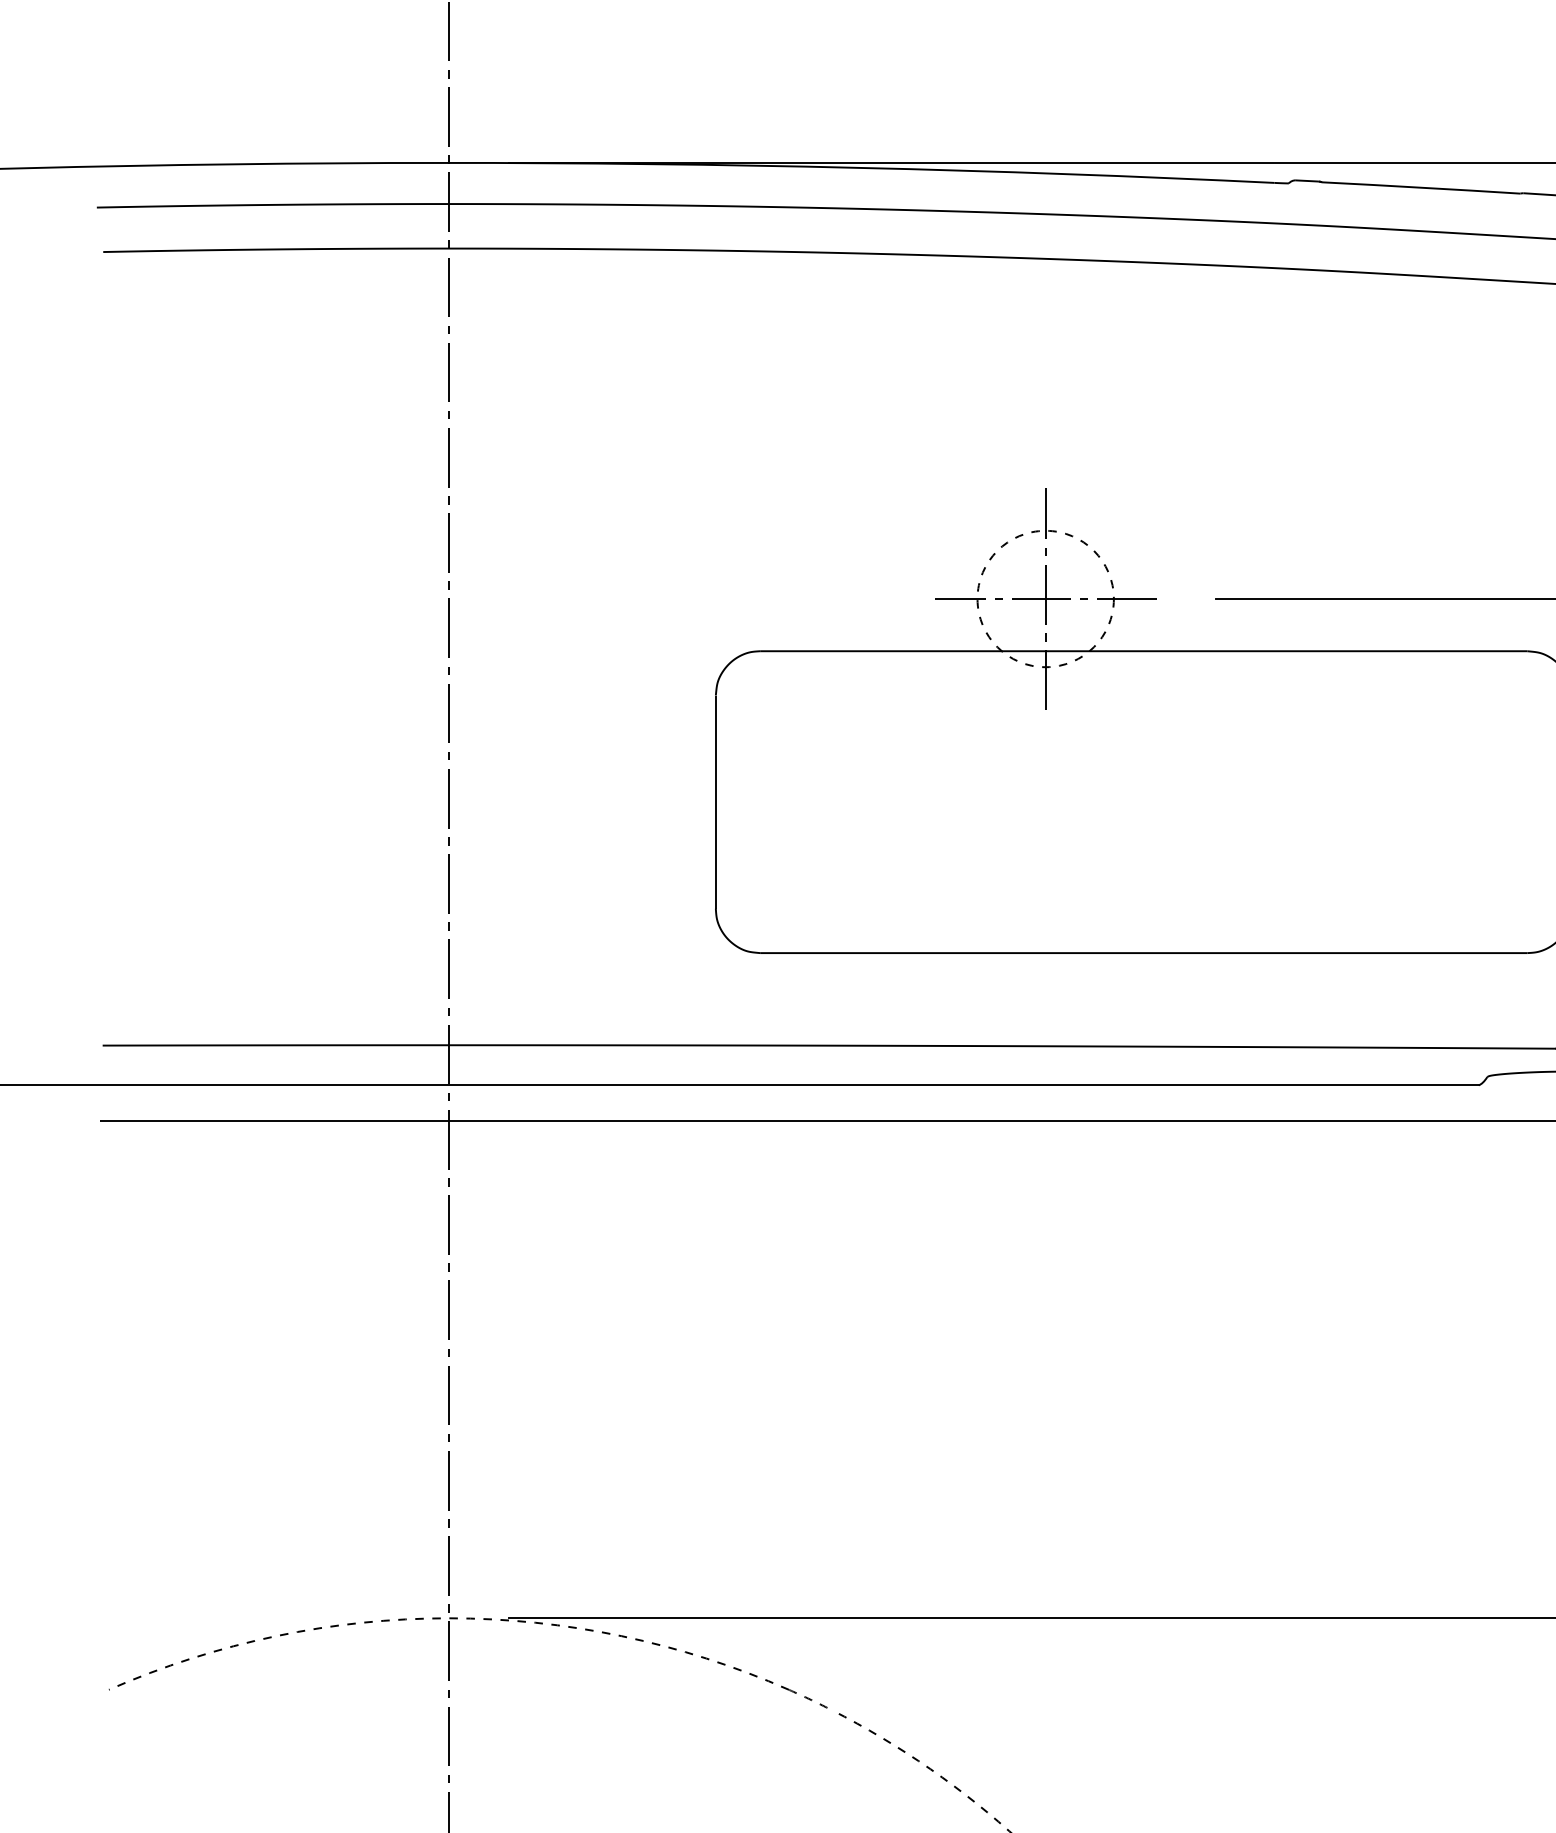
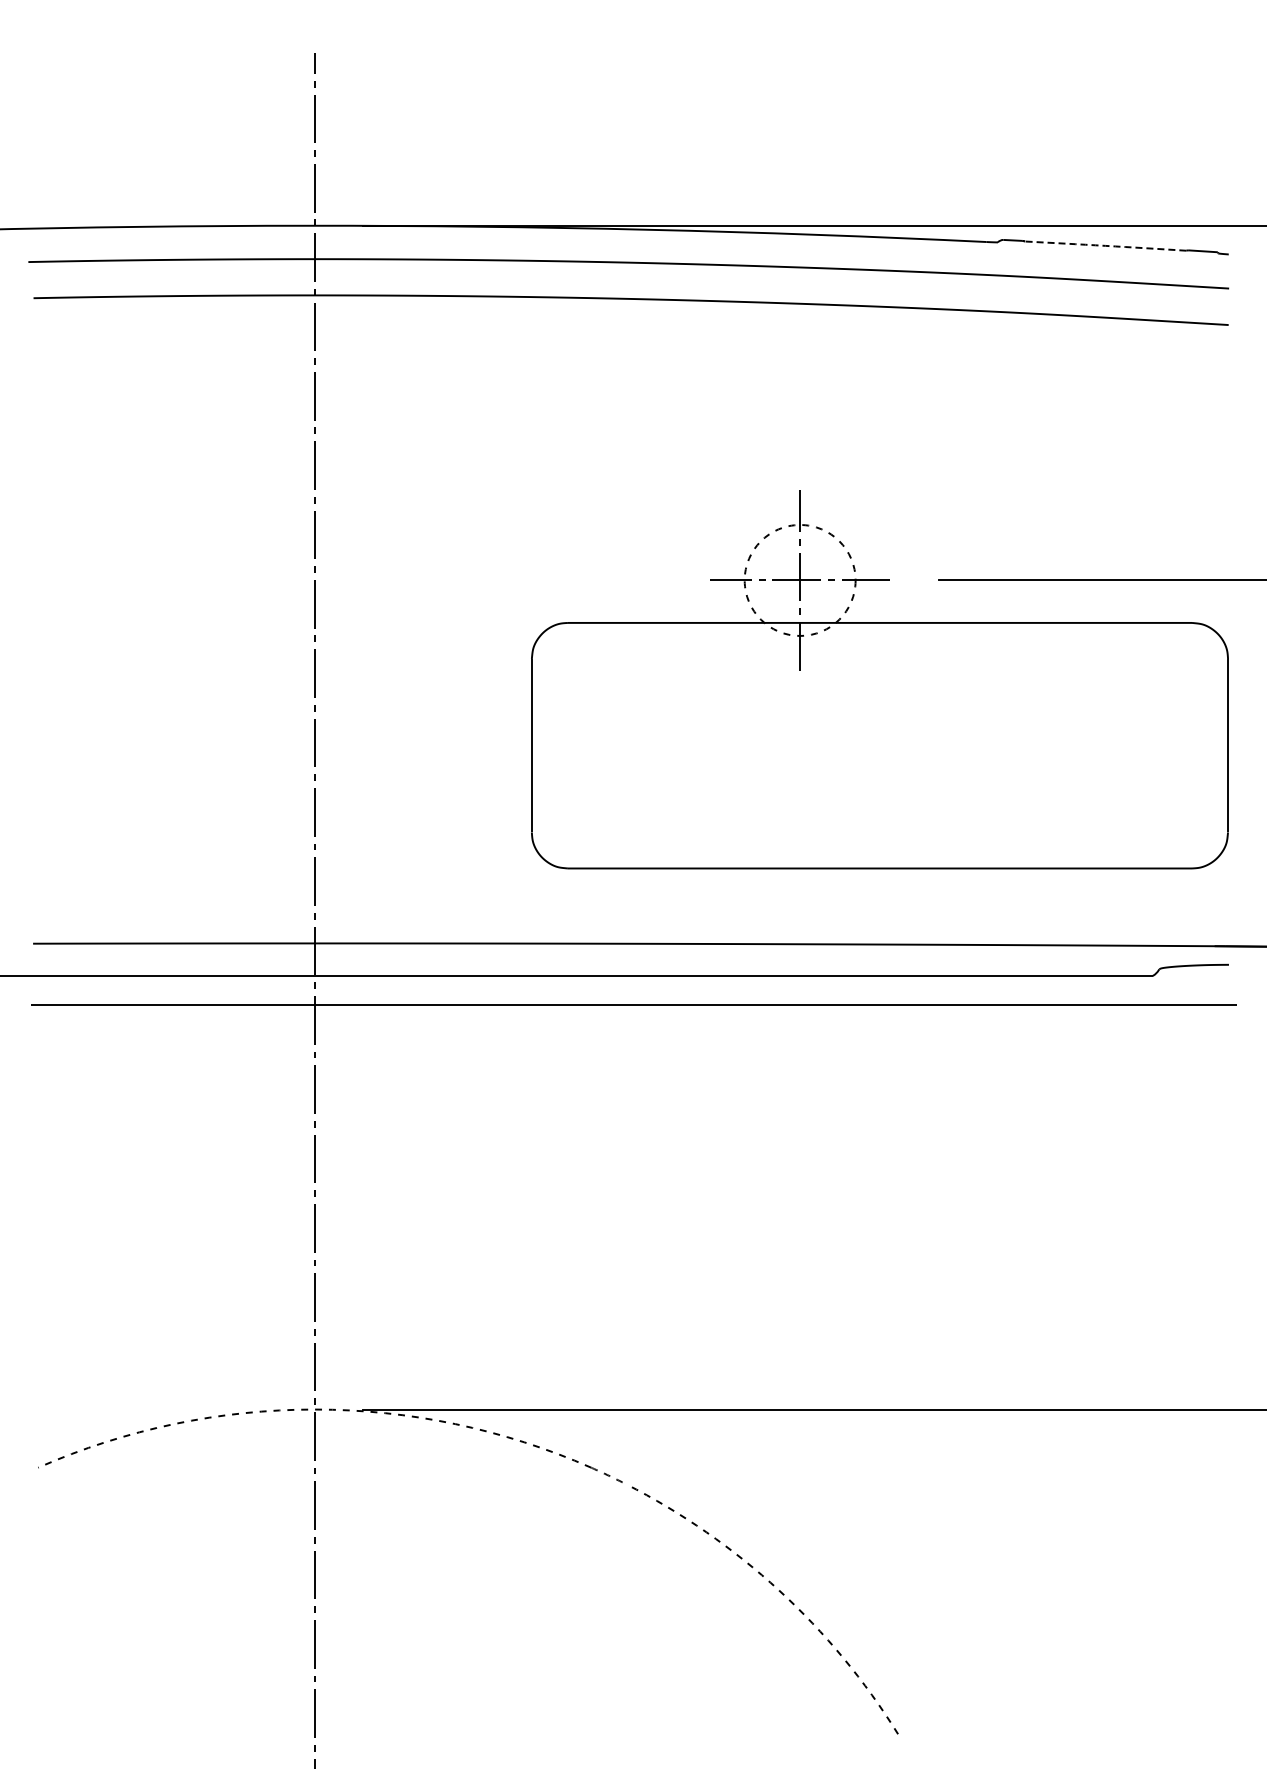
arc: (1421, 187) -> (1105, 245), solid -> dashed

